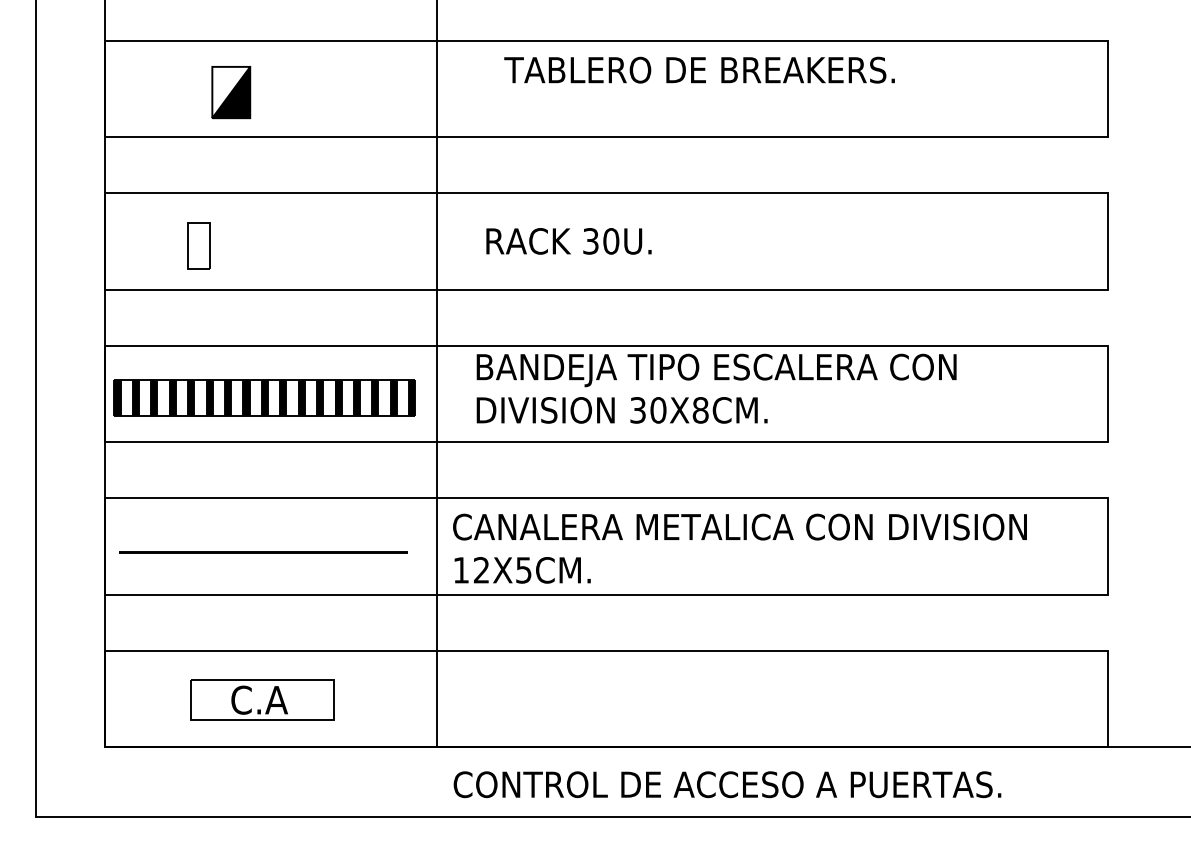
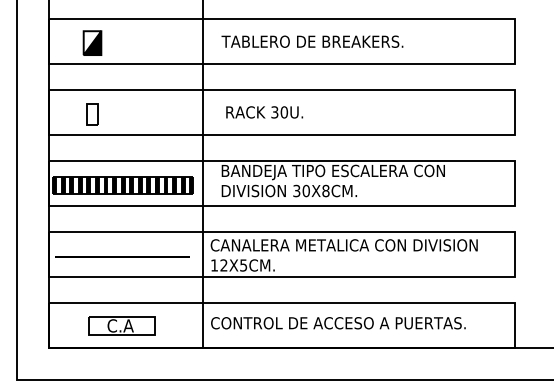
text: (699, 69) -> (312, 41), moved
part: (231, 91) -> (92, 42), moved
text: (727, 785) -> (338, 323), moved

